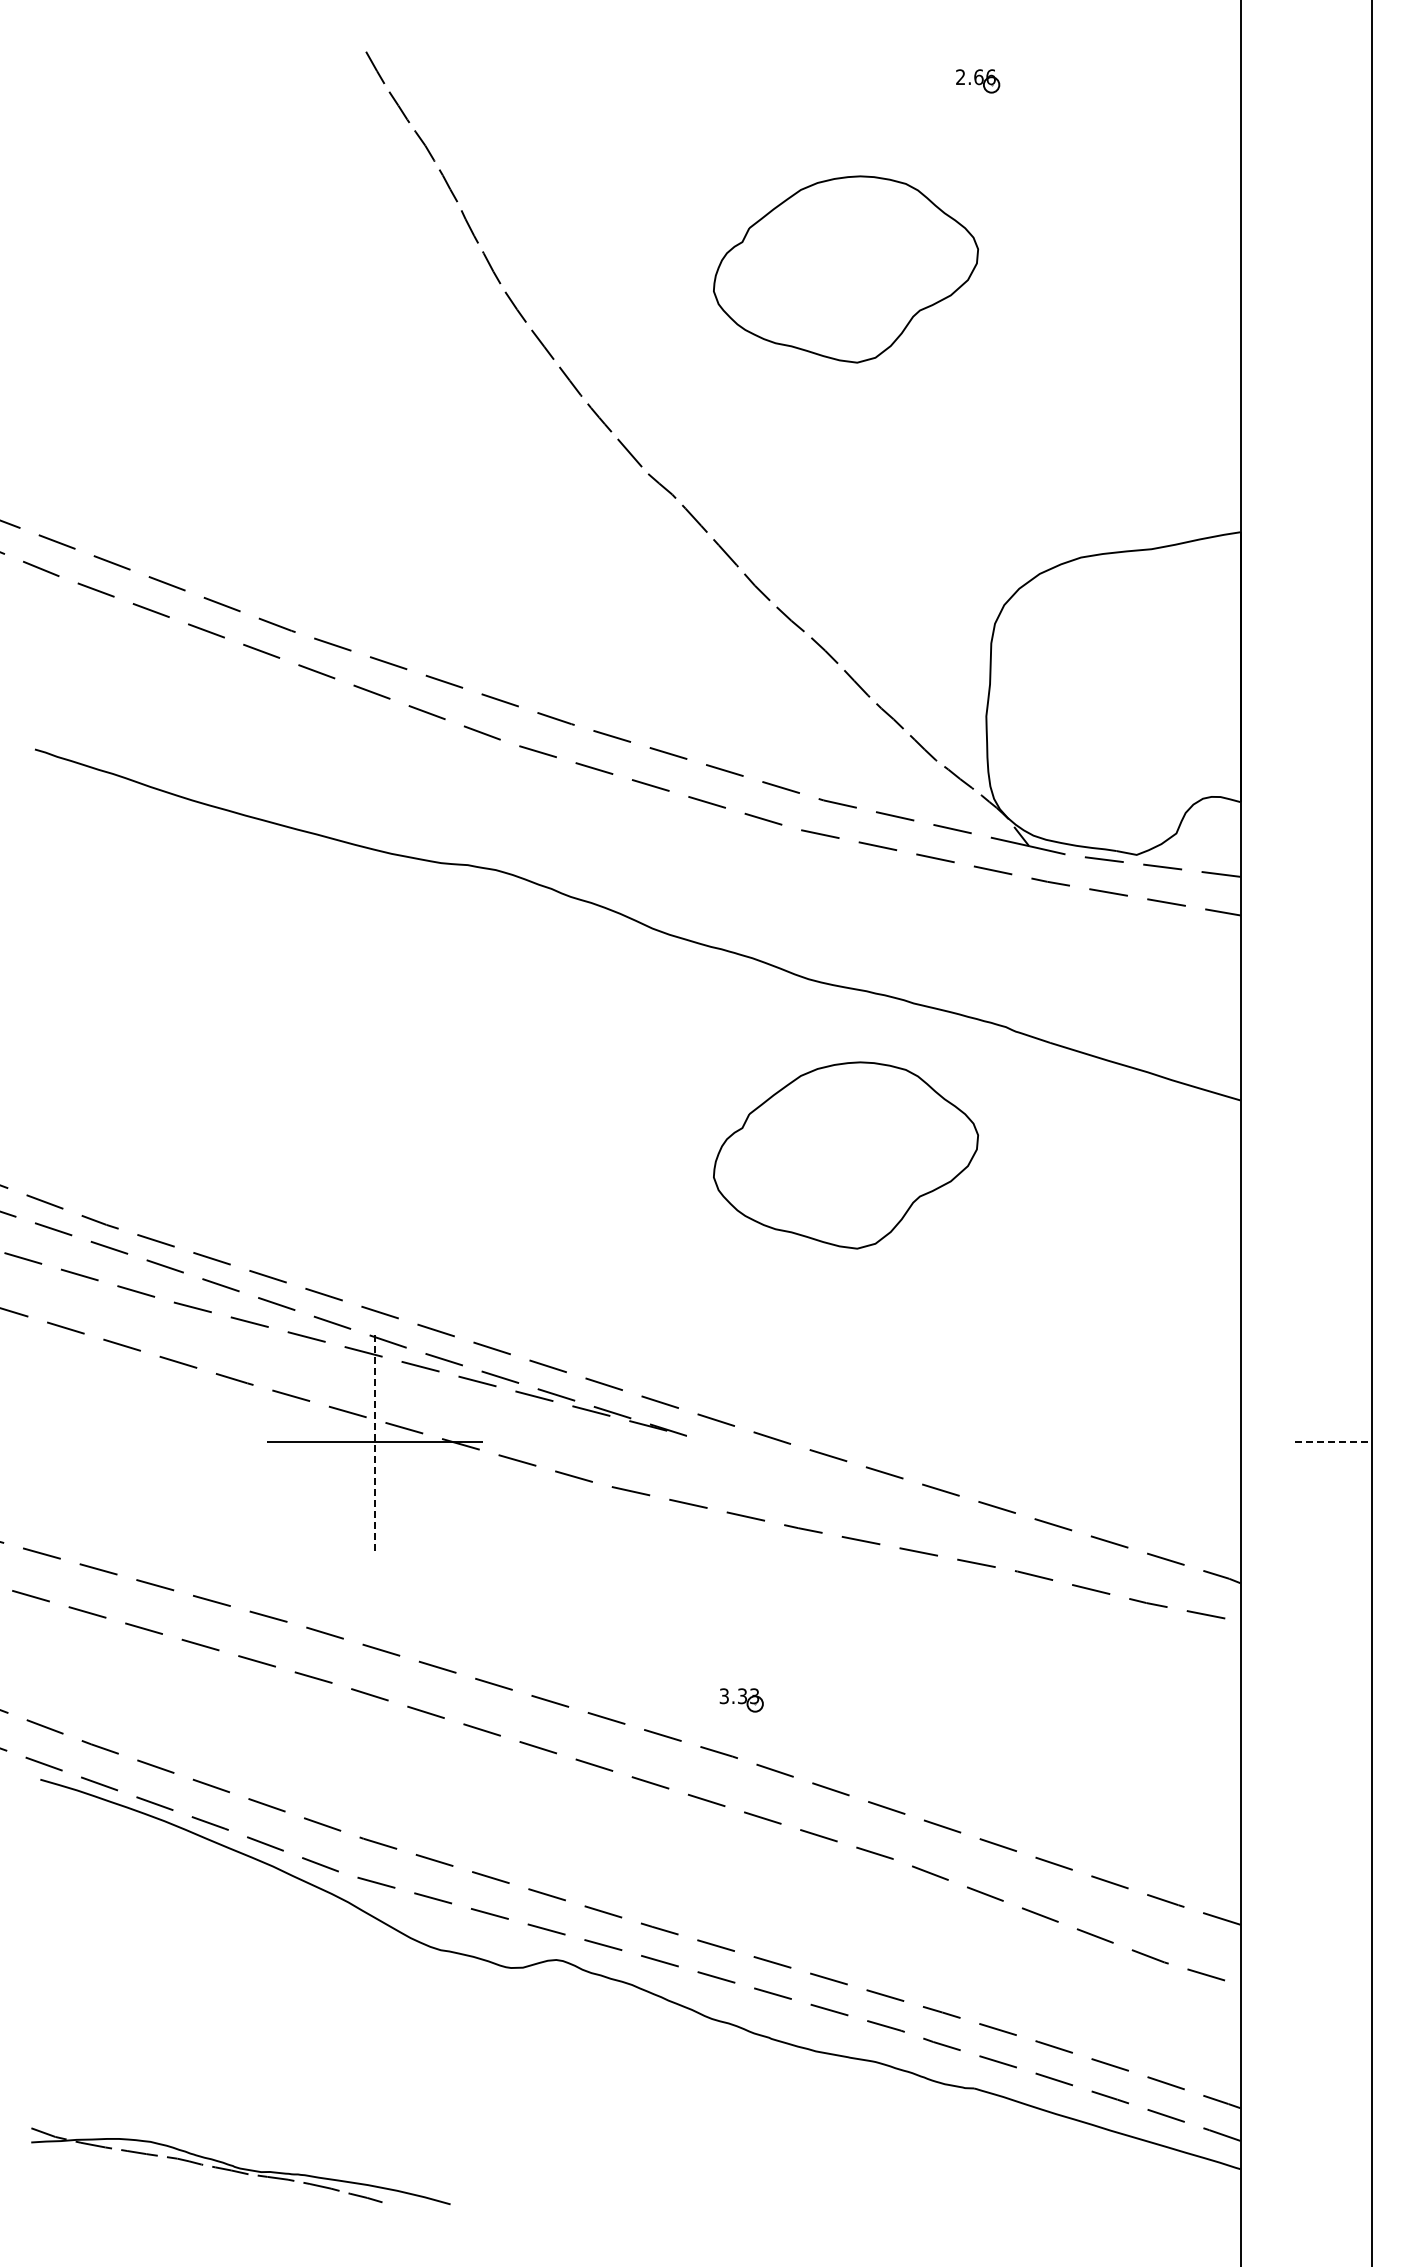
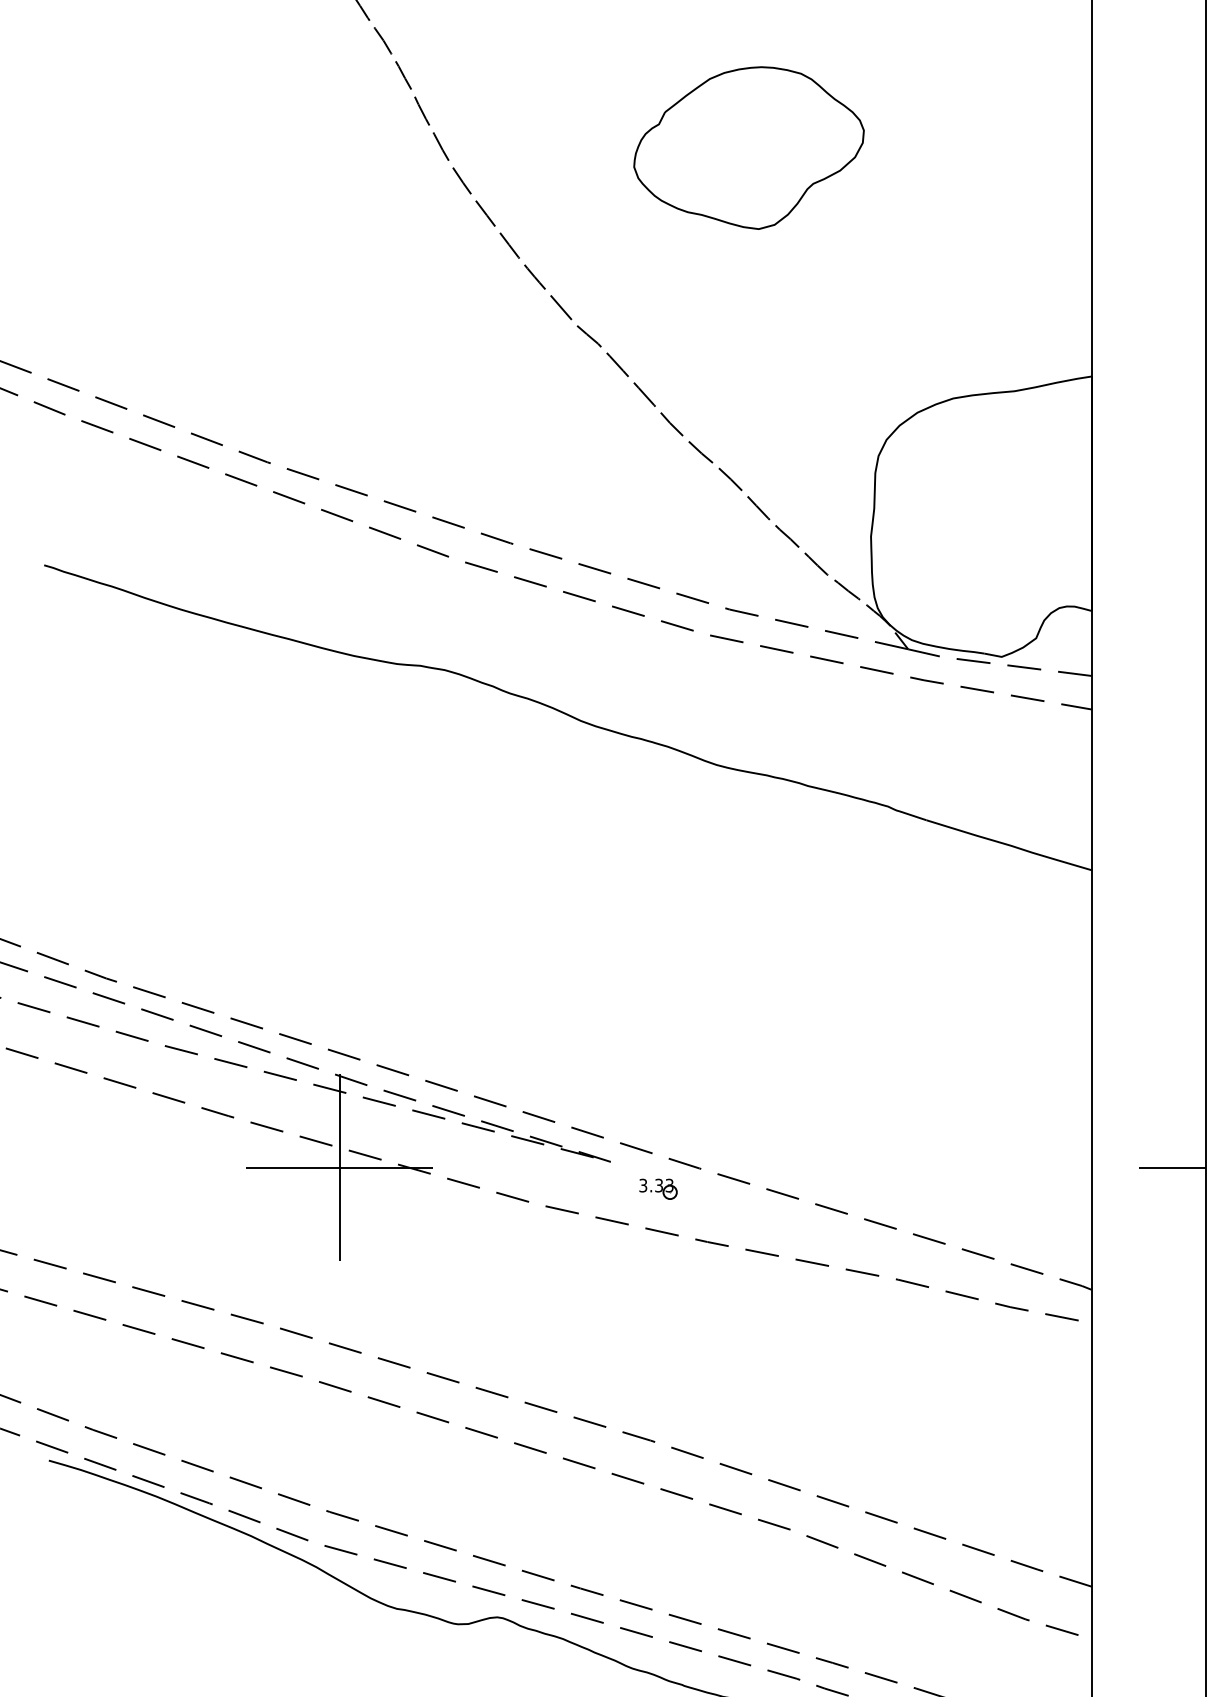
part: (845, 1155) -> (748, 918), removed
line: (374, 1442) -> (339, 1167), dashed -> solid
line: (1333, 1442) -> (1172, 1167), dashed -> solid
part: (741, 1700) -> (658, 1189), moved

